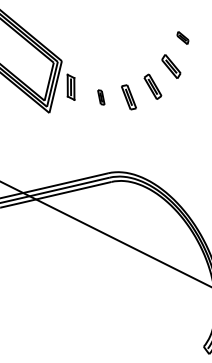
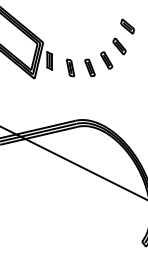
part: (182, 37) -> (127, 26), size x1.67
part: (100, 96) -> (70, 67), size x1.67

